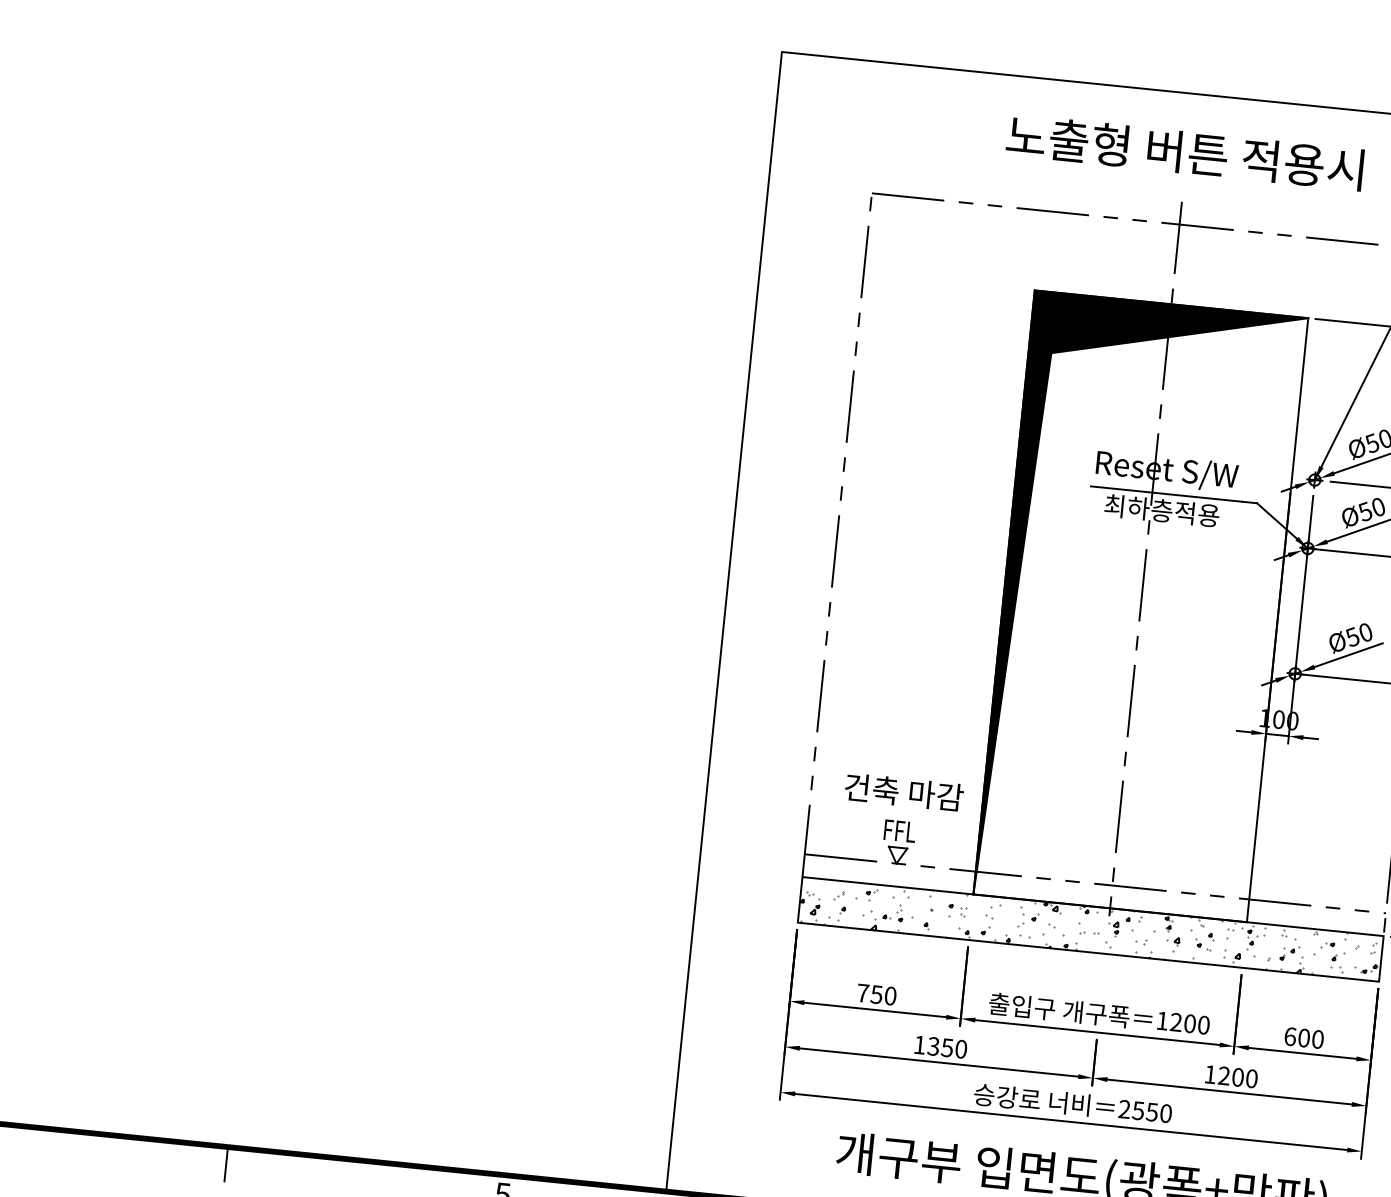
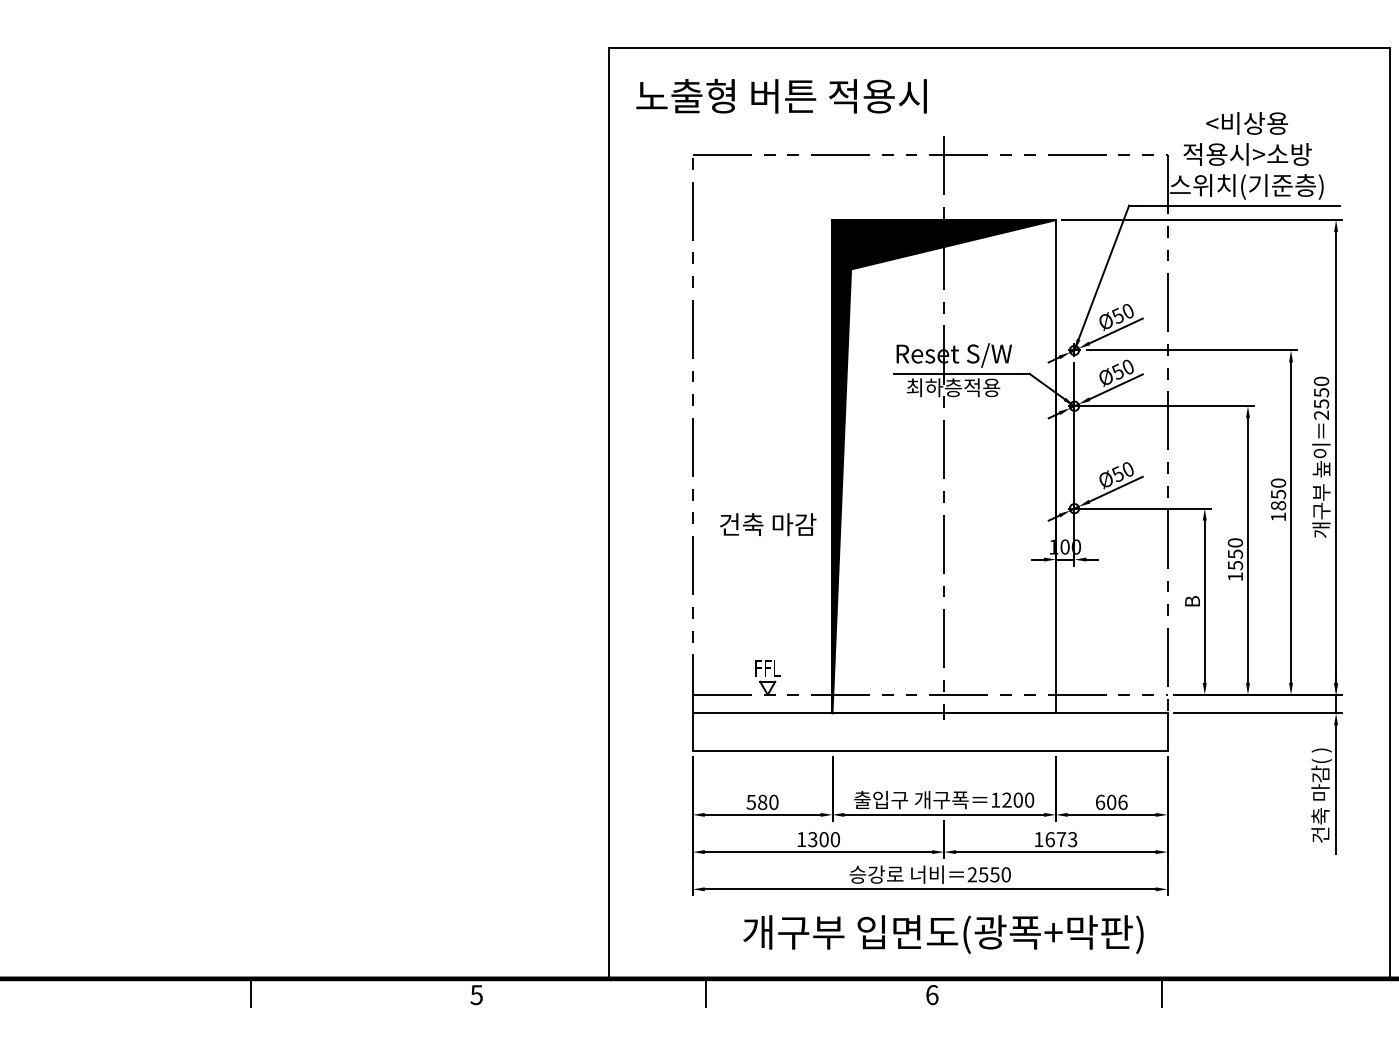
text: (1184, 151) -> (781, 95), moved
text: (904, 792) -> (768, 524), moved
hatch: (1088, 928) -> (928, 731), removed
text: (869, 994) -> (756, 802), 750 -> 580
text: (1317, 1038) -> (1122, 801), 600 -> 606
text: (946, 1047) -> (823, 839), 1350 -> 1300
text: (1238, 1077) -> (1061, 839), 1200 -> 1673

